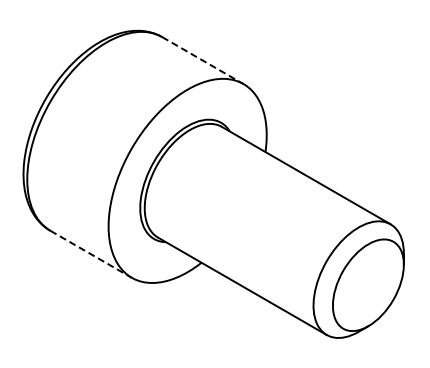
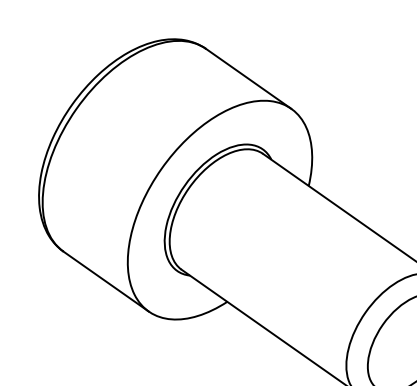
line: (202, 60) -> (248, 78), dashed -> solid
line: (91, 254) -> (106, 281), dashed -> solid

